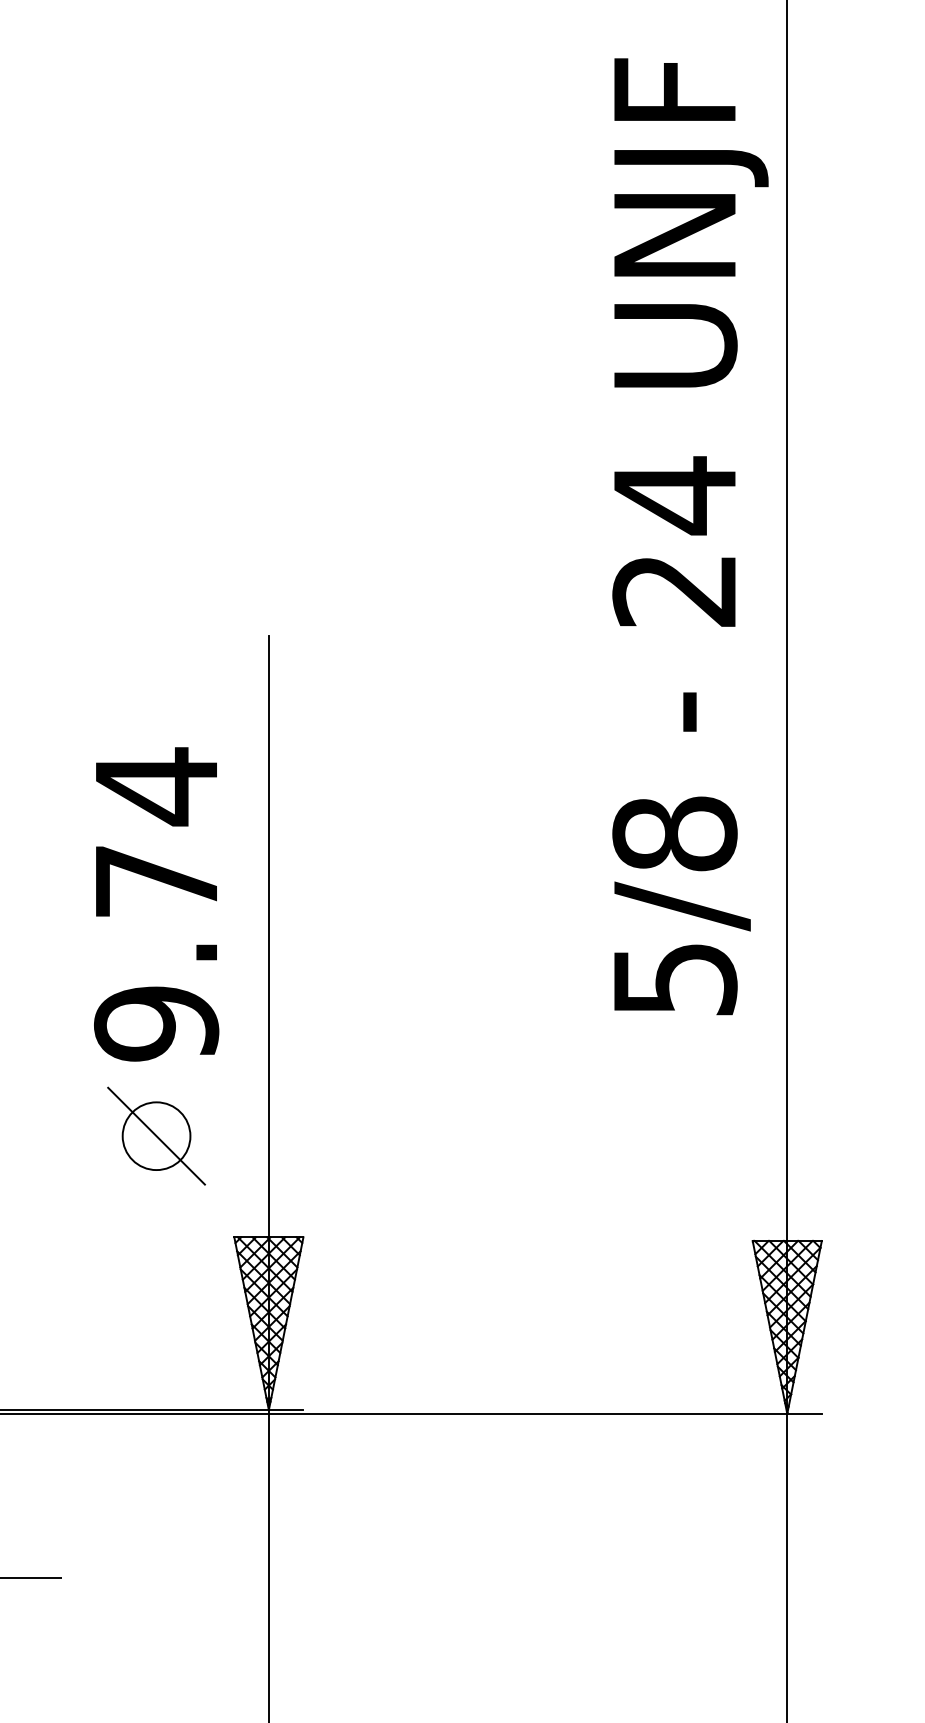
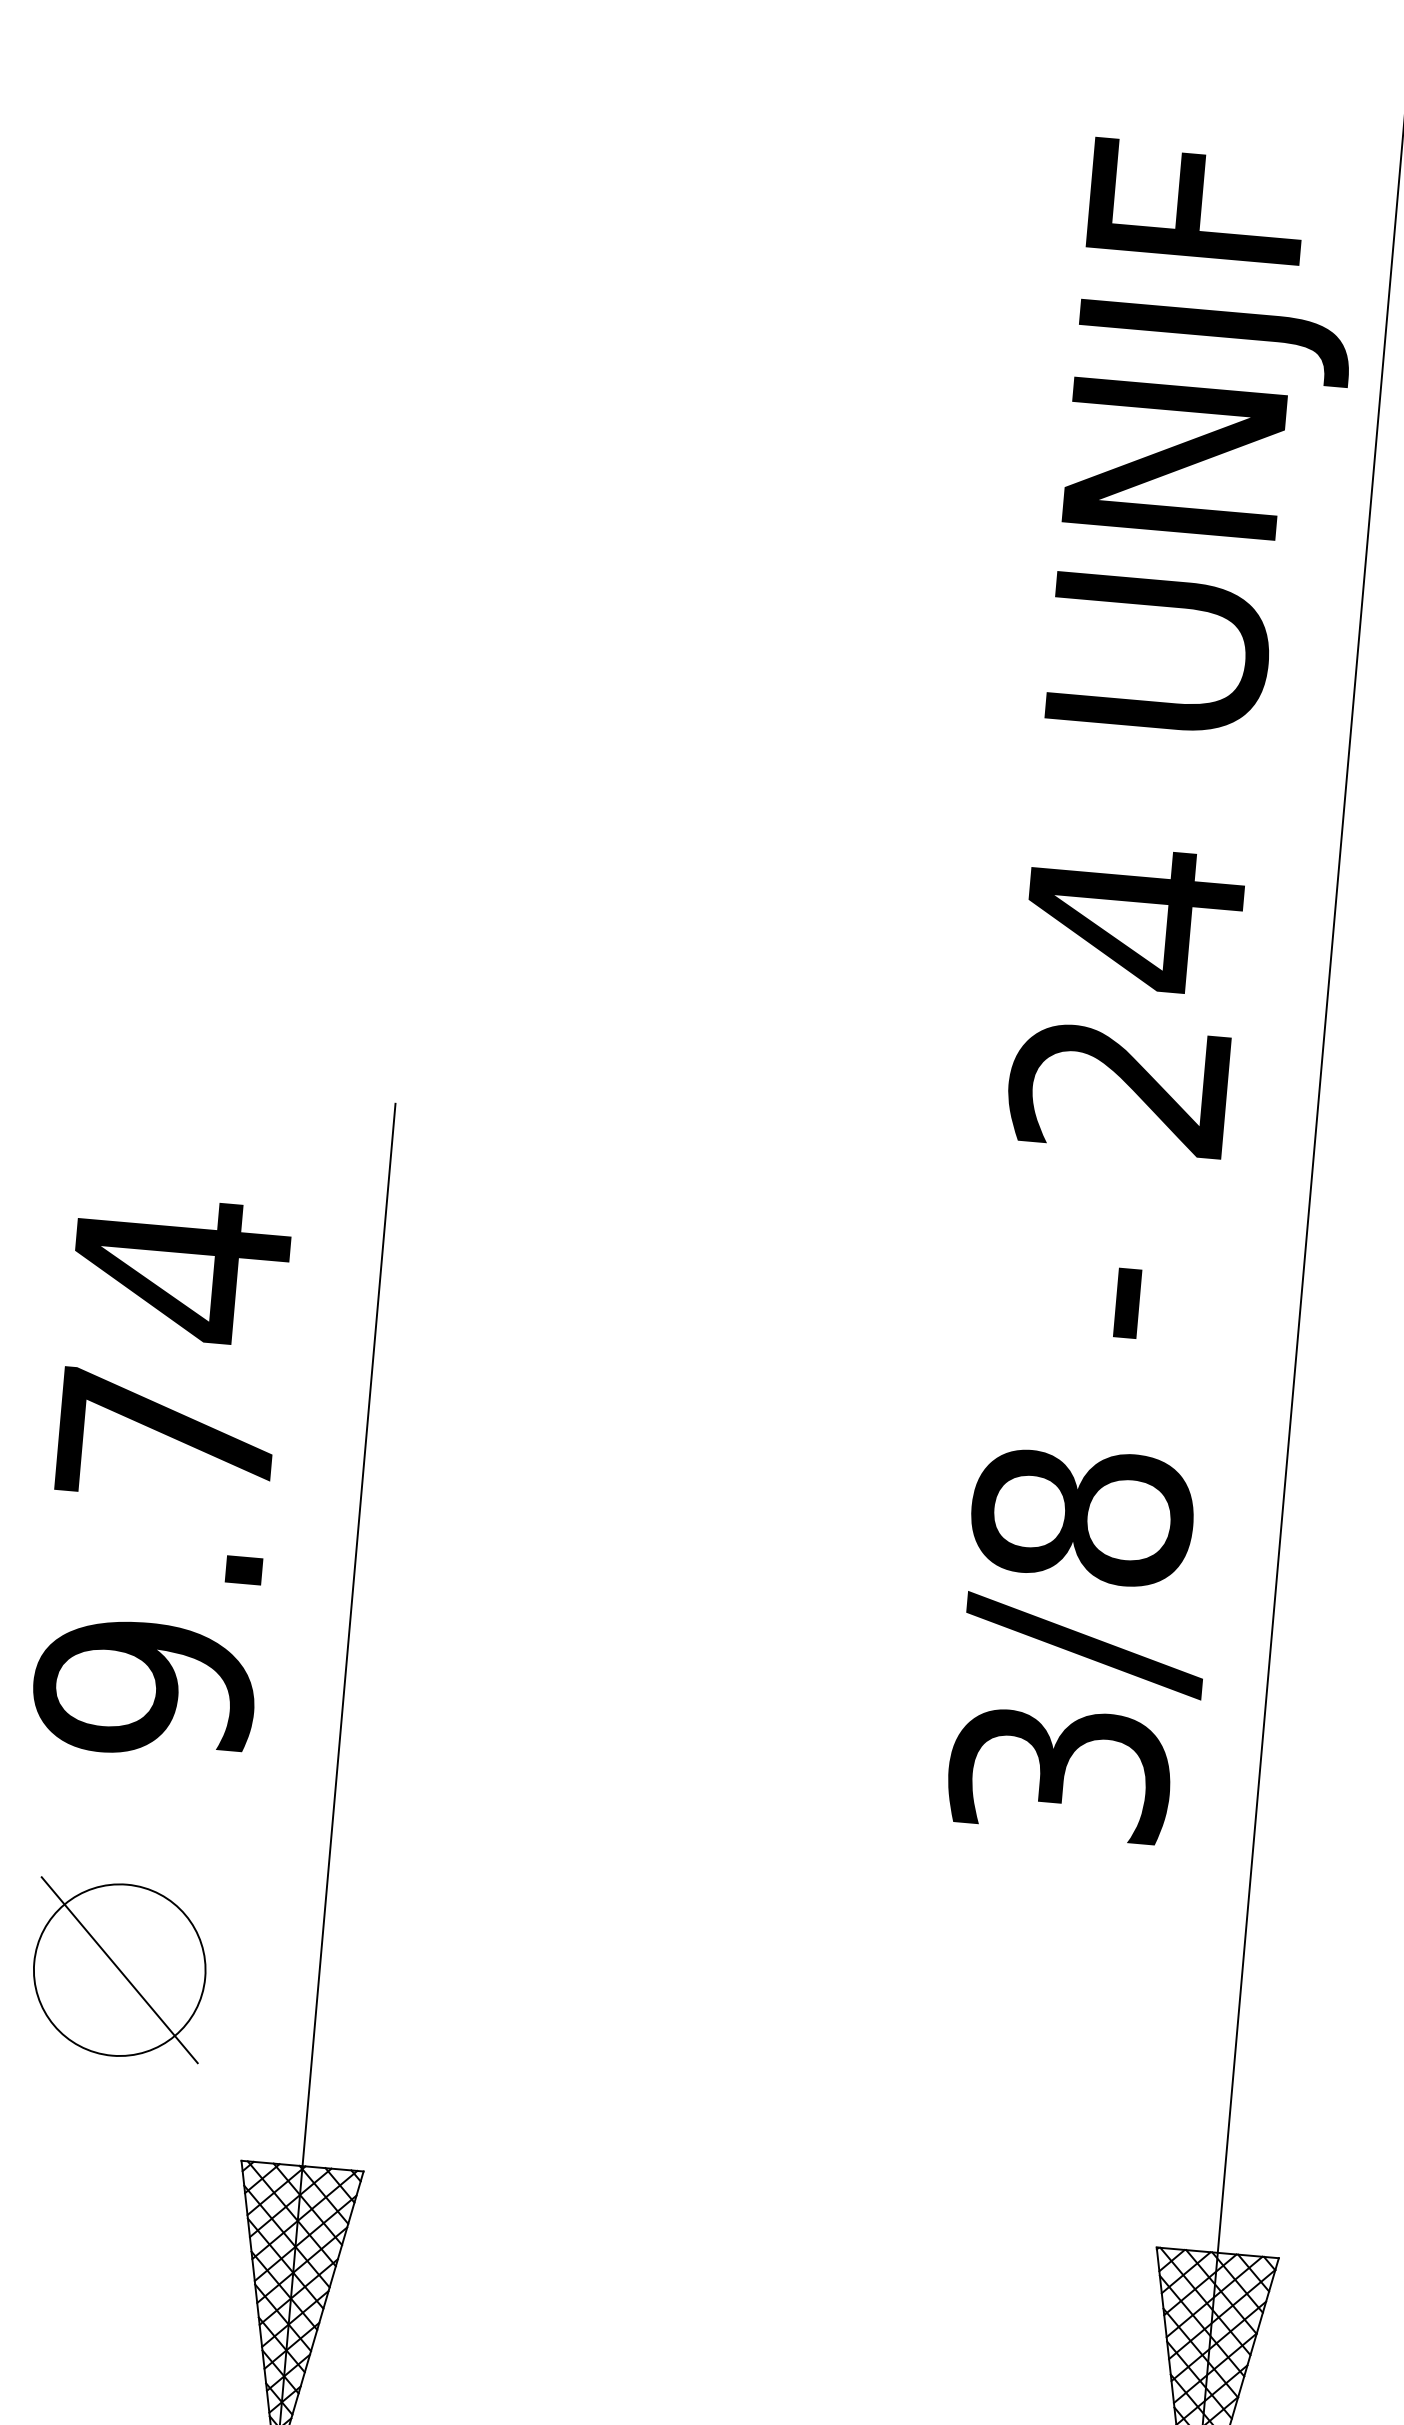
text: (156, 904) -> (162, 1477), moved
text: (674, 979) -> (1058, 1773), 5/8 -> 3/8
circle: (156, 1135) -> (119, 1968), size x1.43

